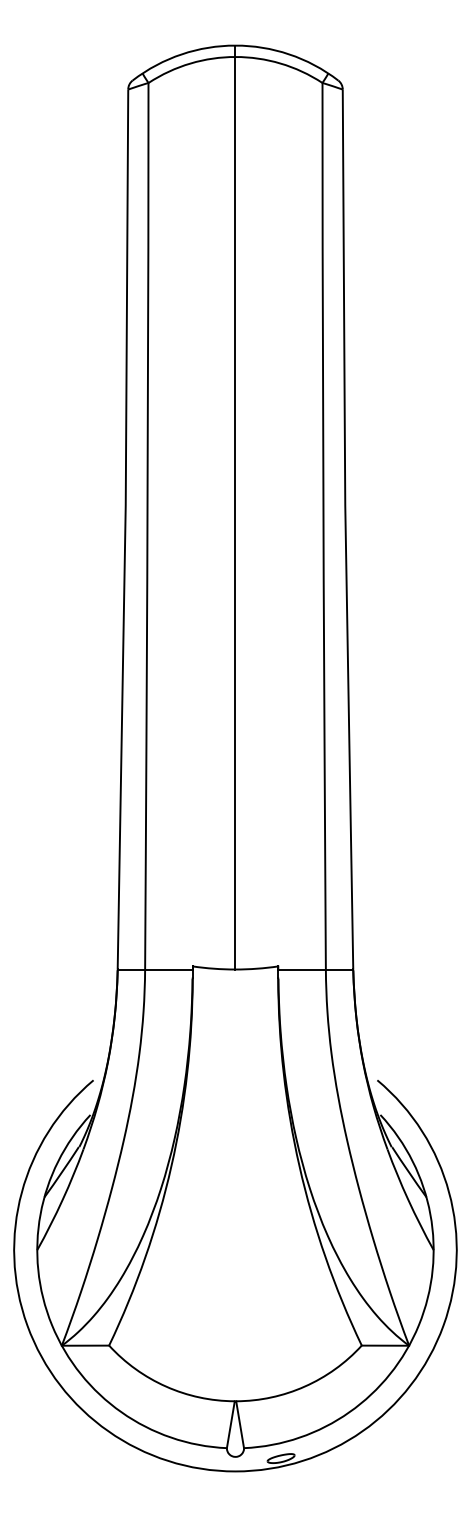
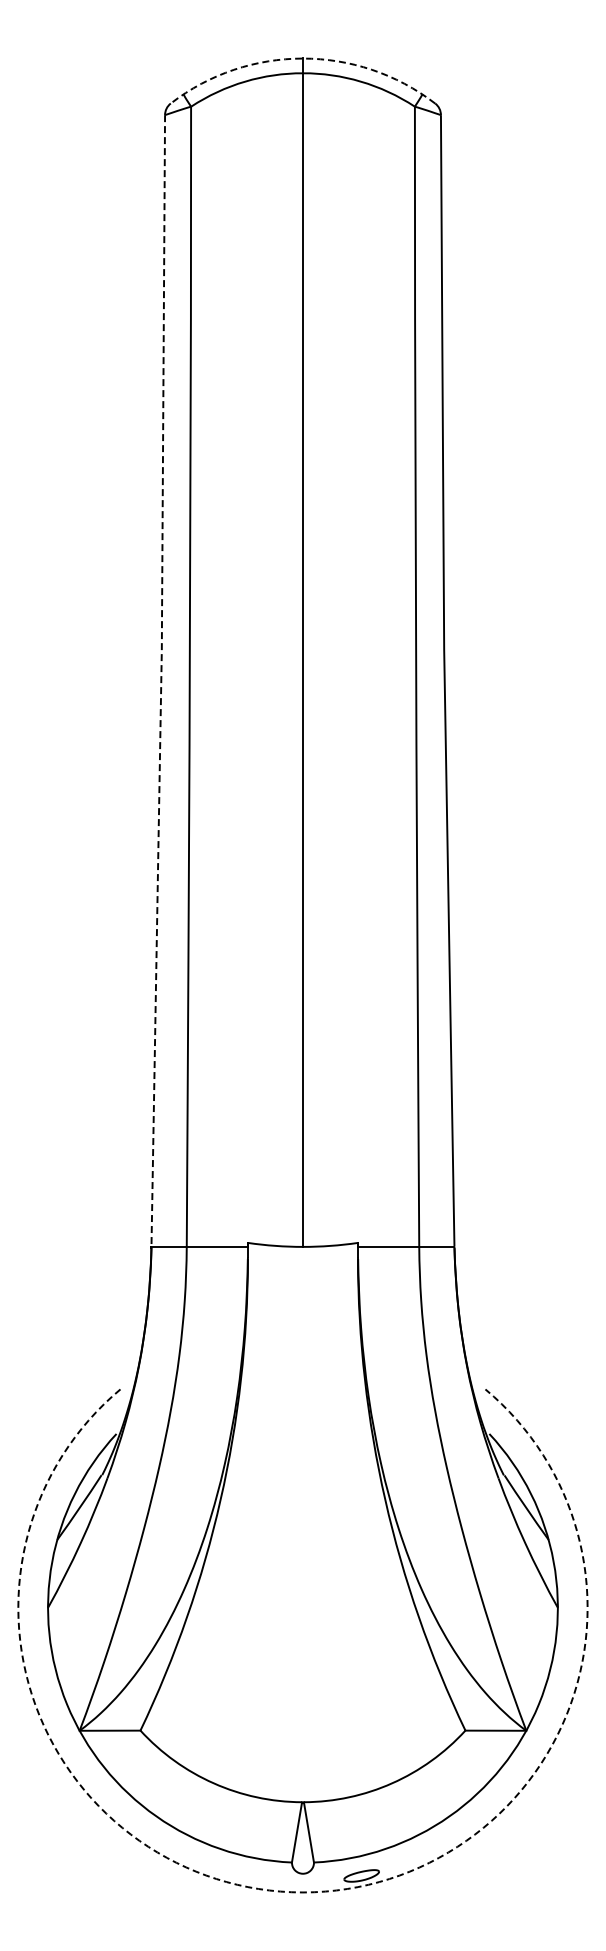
arc: (235, 45) -> (302, 58), solid -> dashed
line: (125, 529) -> (161, 680), solid -> dashed
arc: (235, 1471) -> (302, 1892), solid -> dashed

